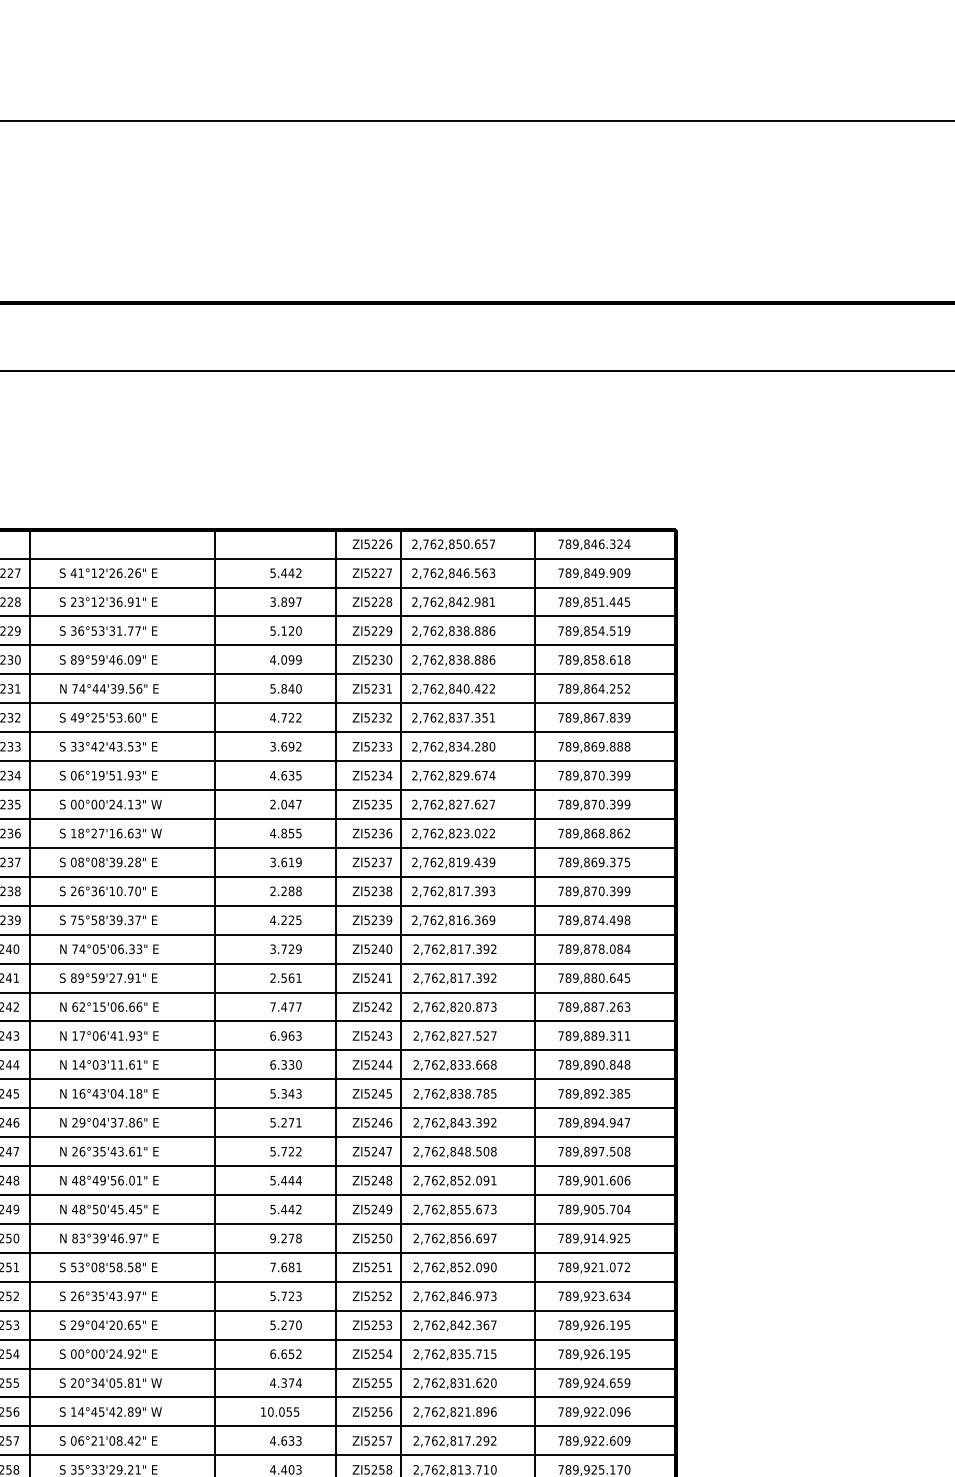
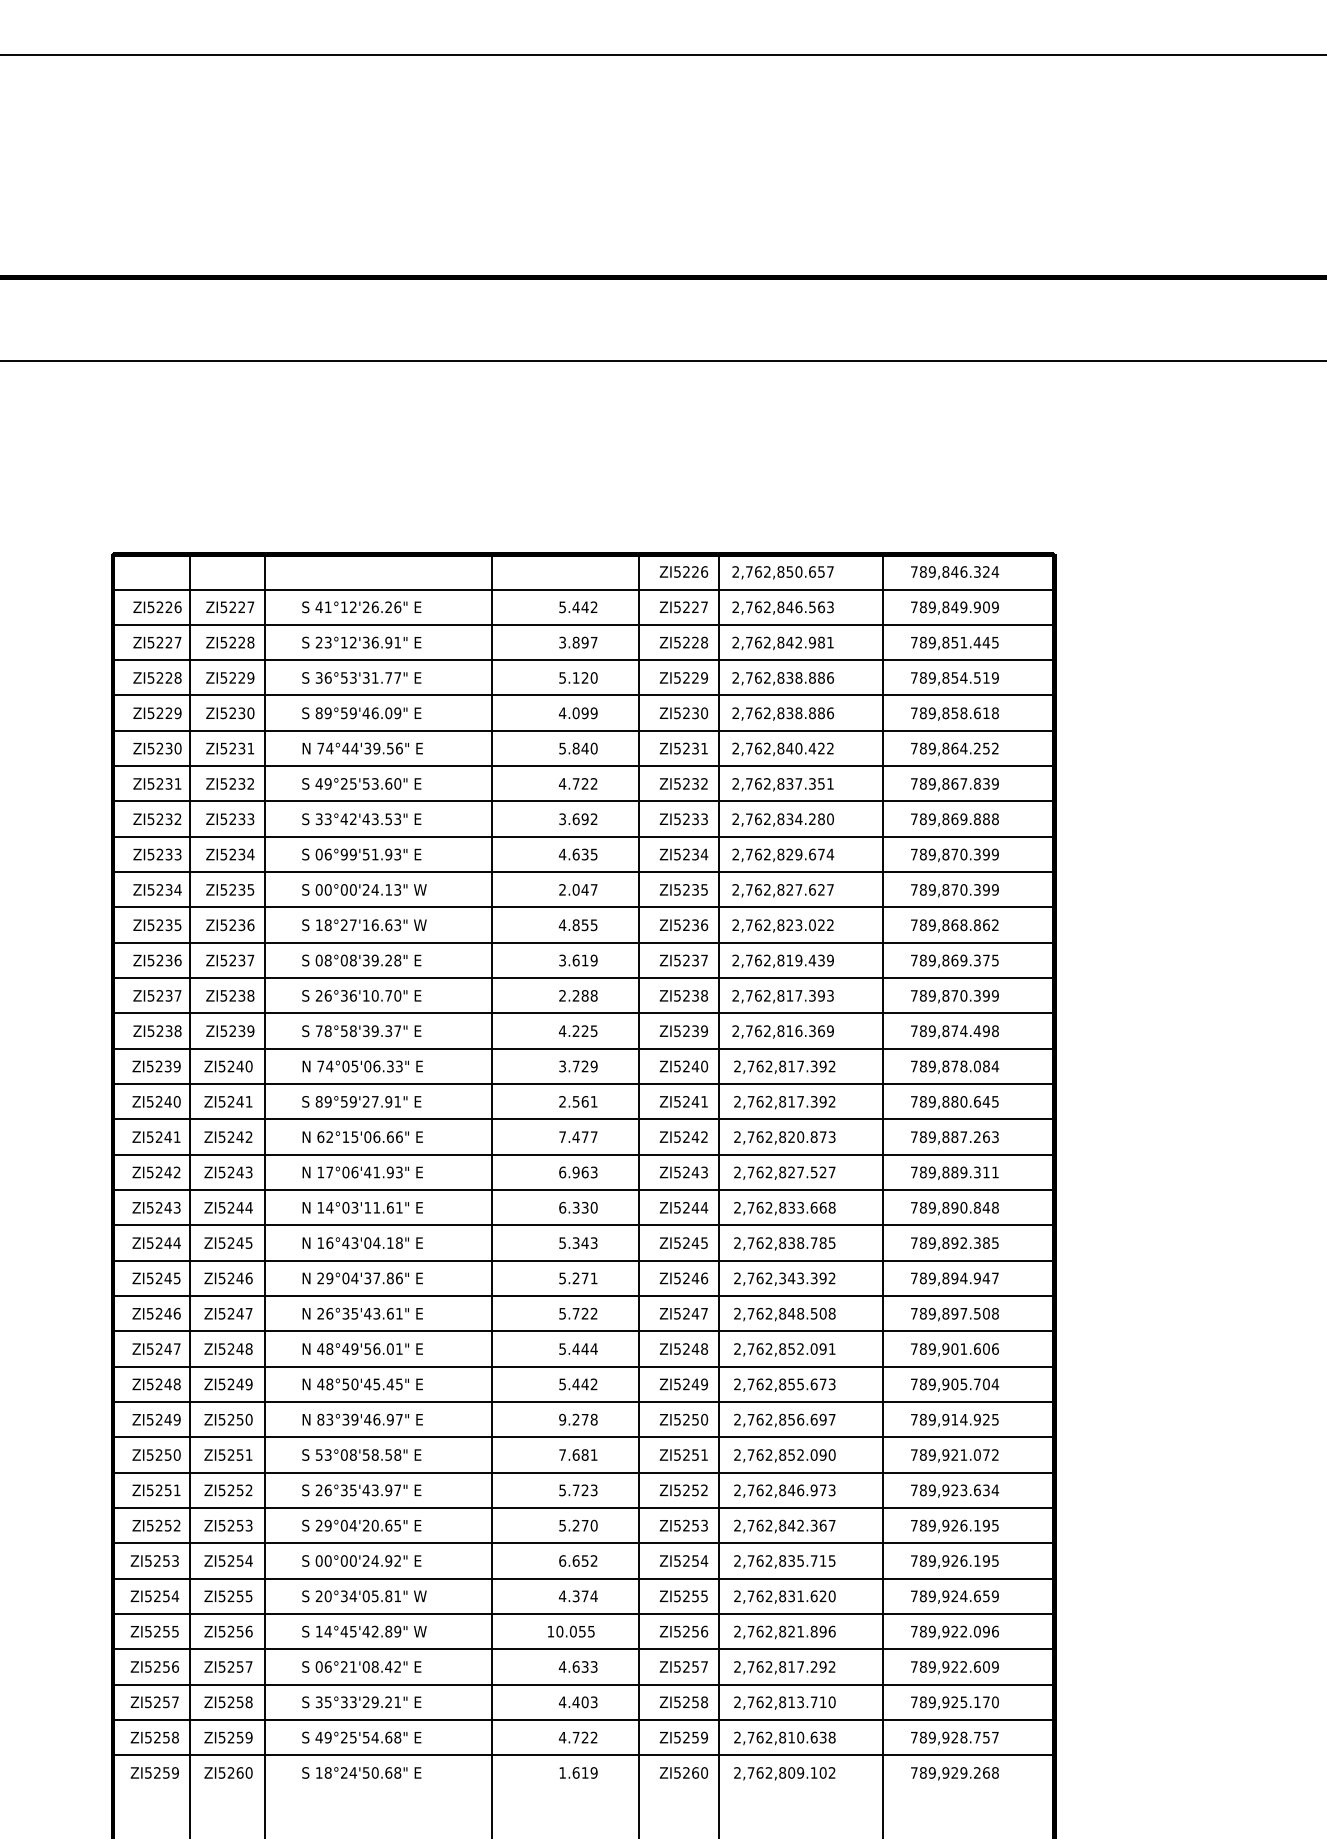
text: (93, 775) -> (343, 854), 06°19'51.93" -> 06°99'51.93"
text: (80, 919) -> (327, 1030), 75°58'39.37" -> 78°58'39.37"
text: (453, 1122) -> (782, 1278), 2,762,843.392 -> 2,762,343.392

